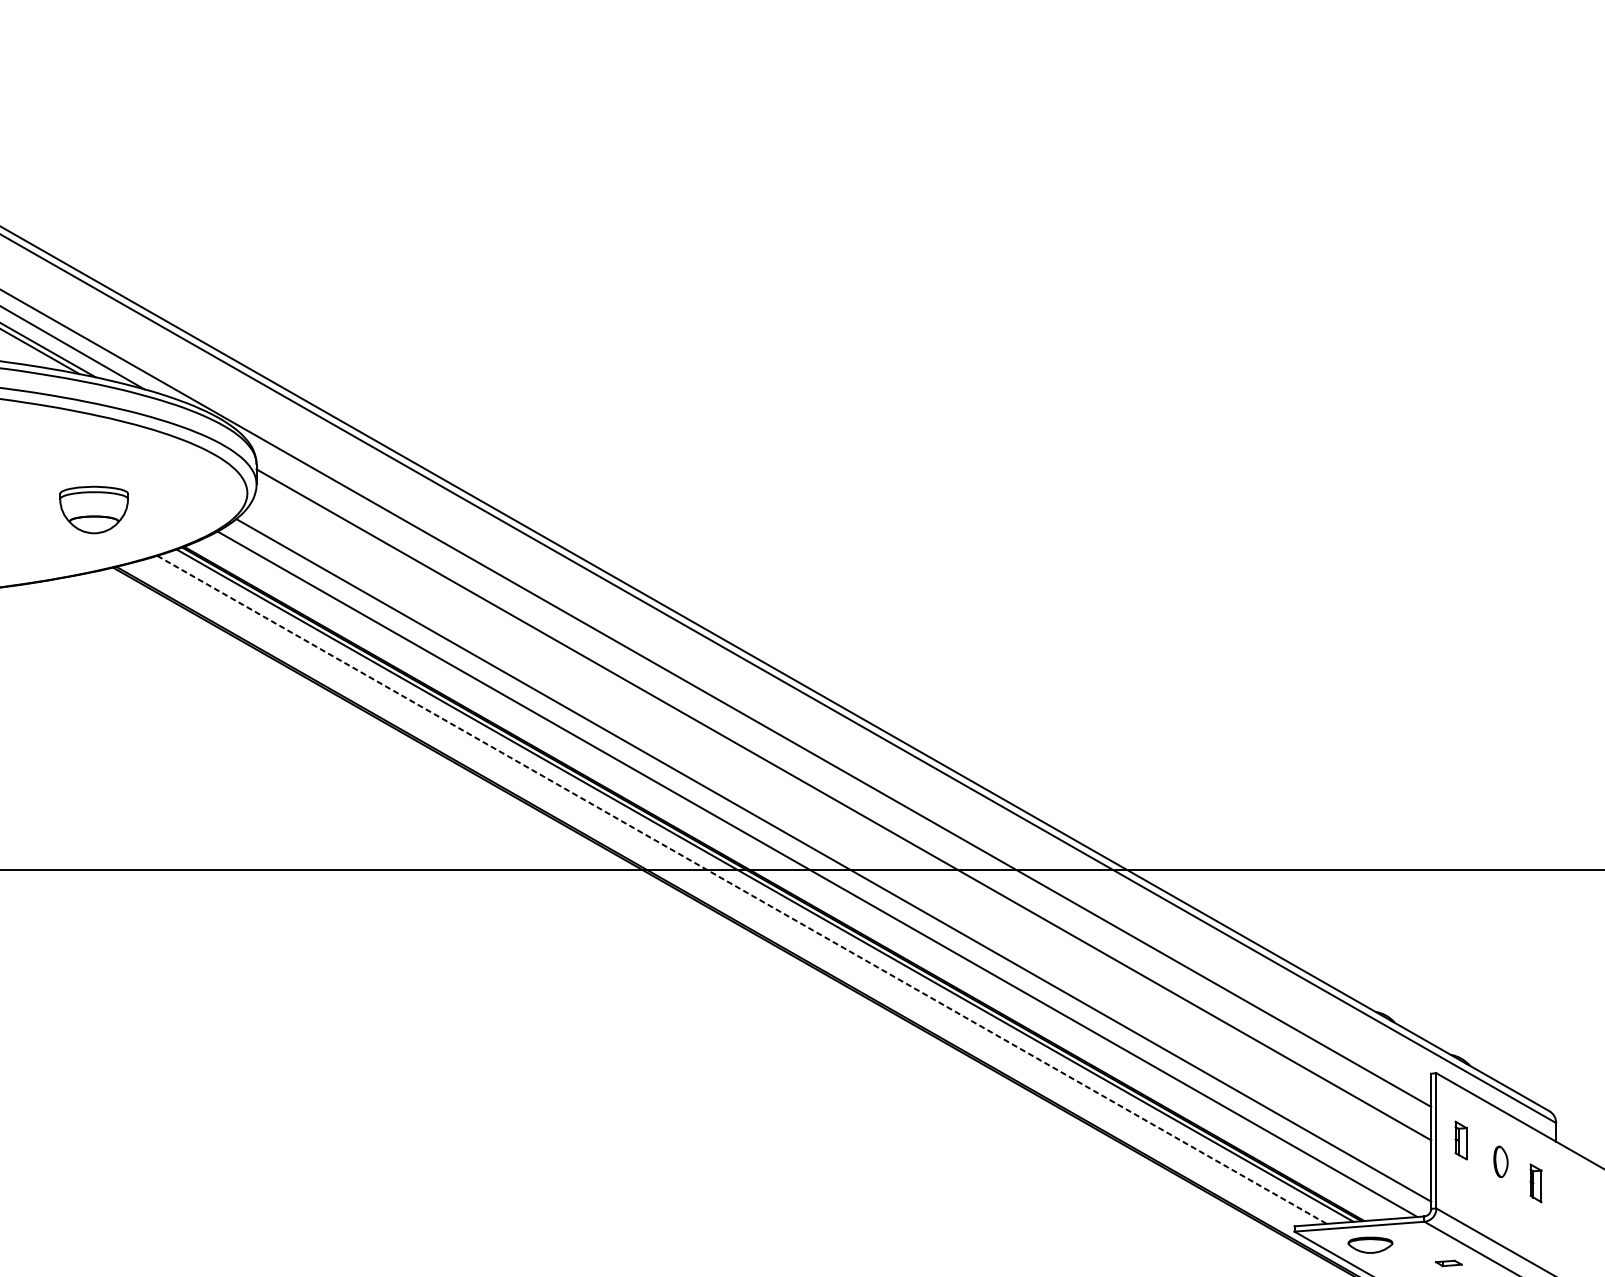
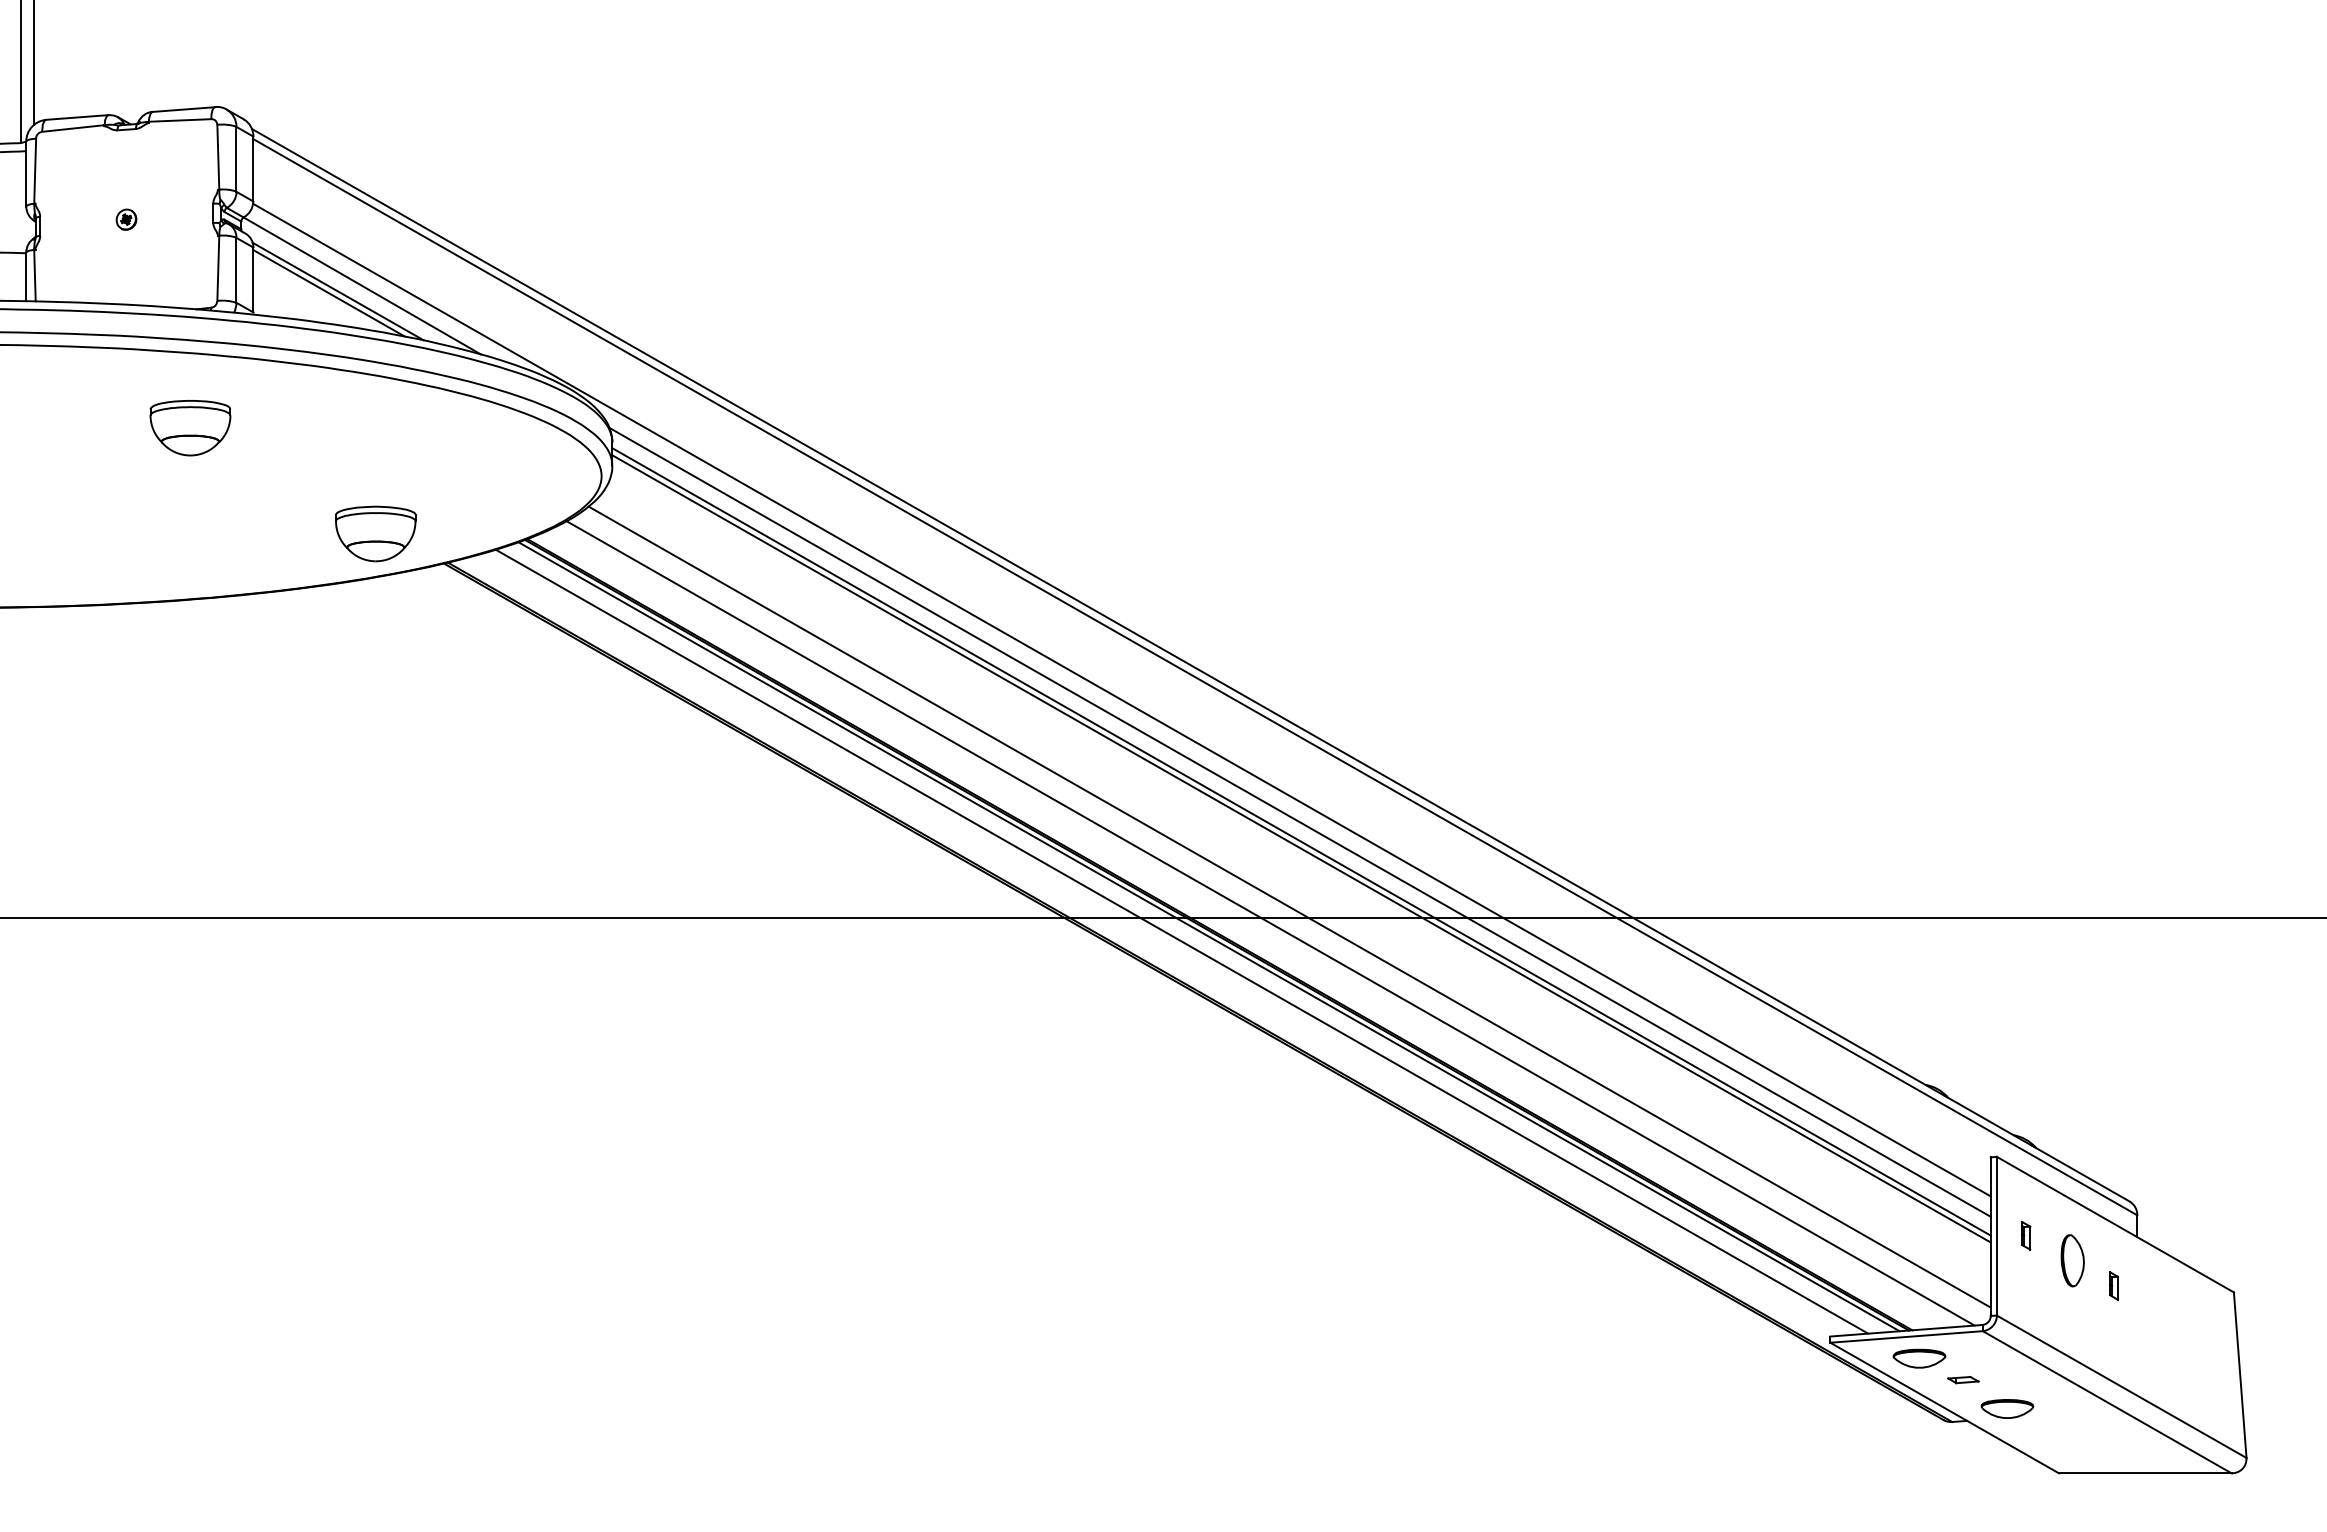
part: (93, 509) -> (375, 533), moved
line: (842, 787) -> (1299, 821), added
line: (843, 810) -> (1301, 848), added
line: (742, 889) -> (1182, 941), dashed -> solid
part: (1461, 1140) -> (2026, 1235), size x0.62
part: (1500, 1161) -> (2072, 1260), size x1.43
part: (1536, 1182) -> (2114, 1285), size x0.62
part: (1448, 1263) -> (1963, 1380), moved

